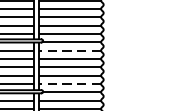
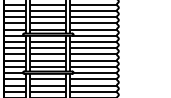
line: (69, 49) -> (93, 41), dashed -> solid
line: (69, 83) -> (93, 66), dashed -> solid

